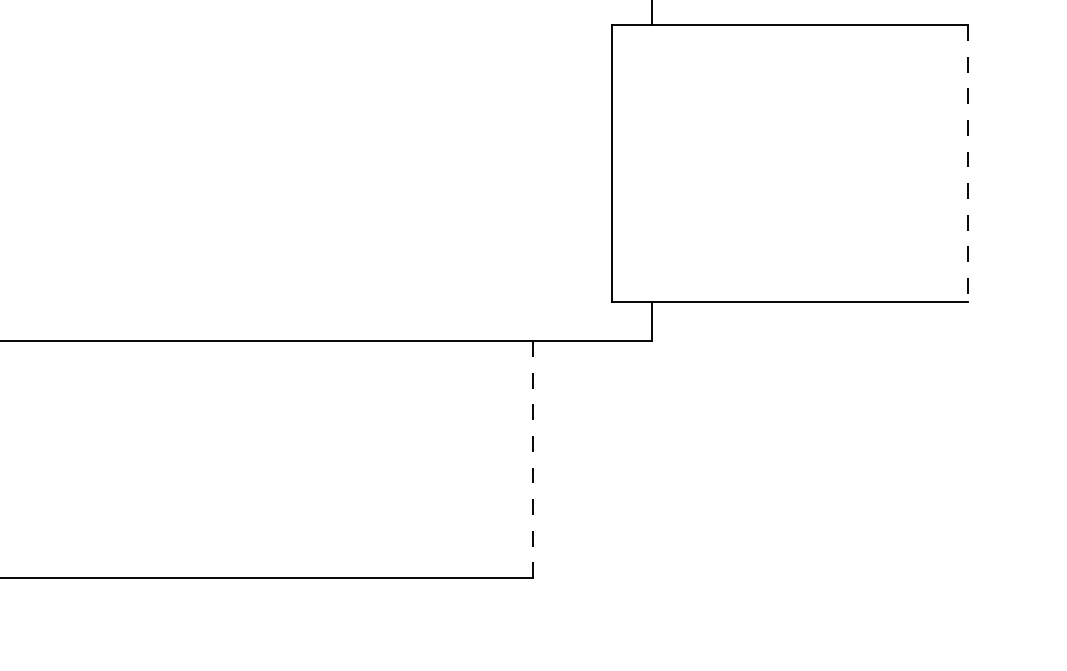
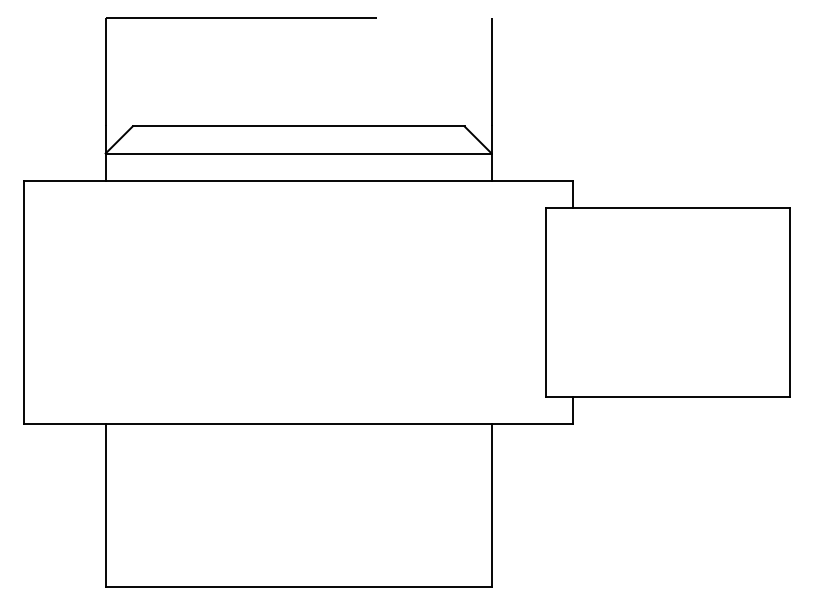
line: (967, 163) -> (789, 302), dashed -> solid
line: (533, 461) -> (491, 506), dashed -> solid

